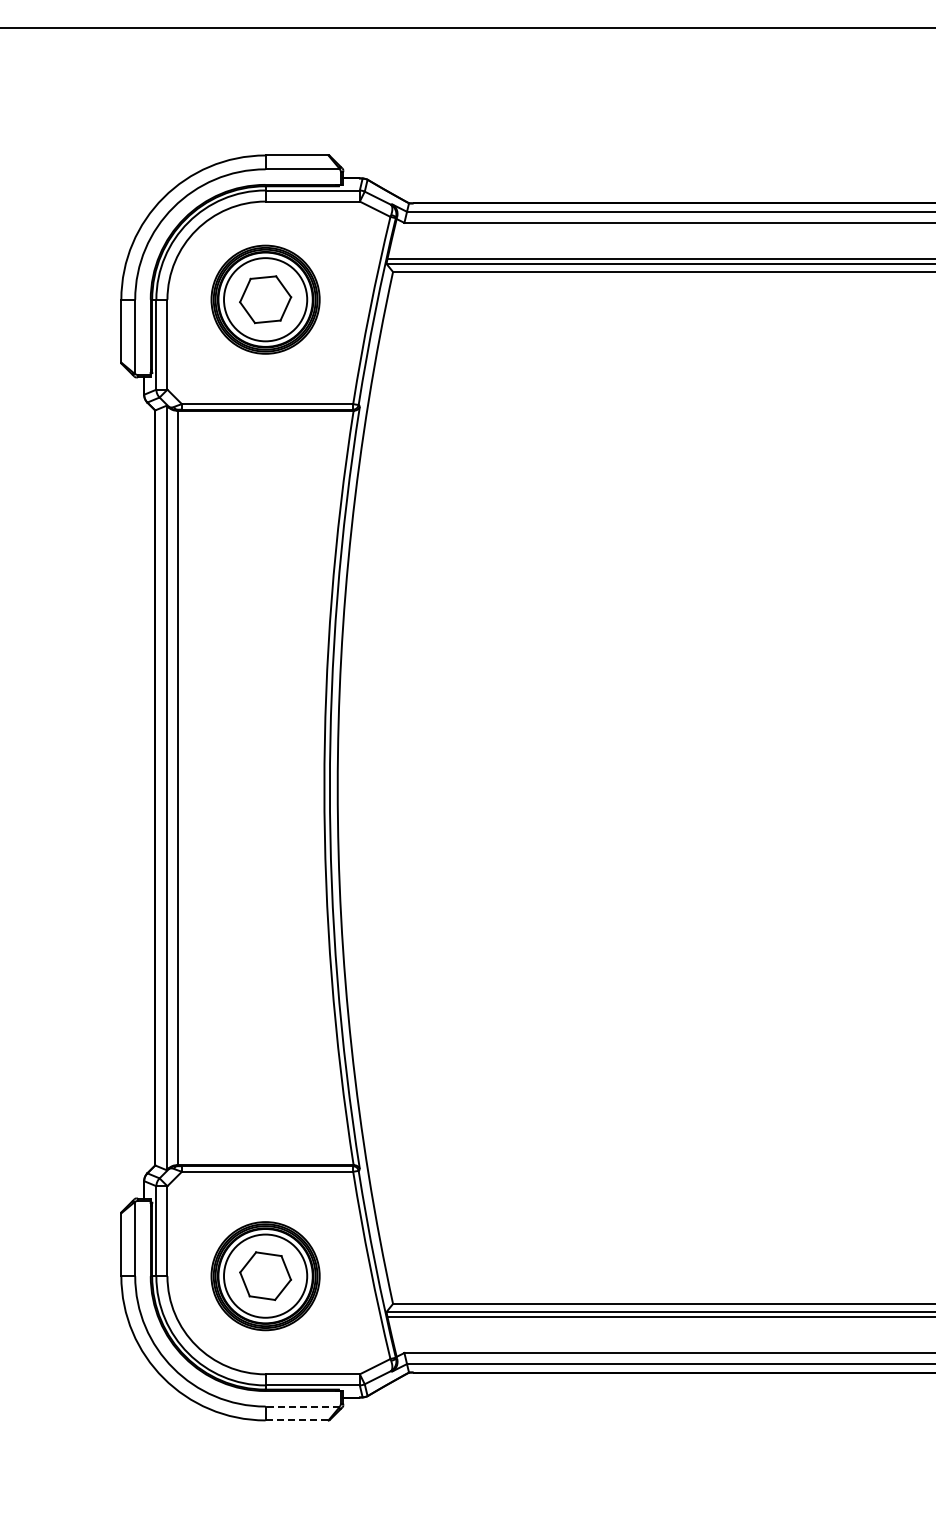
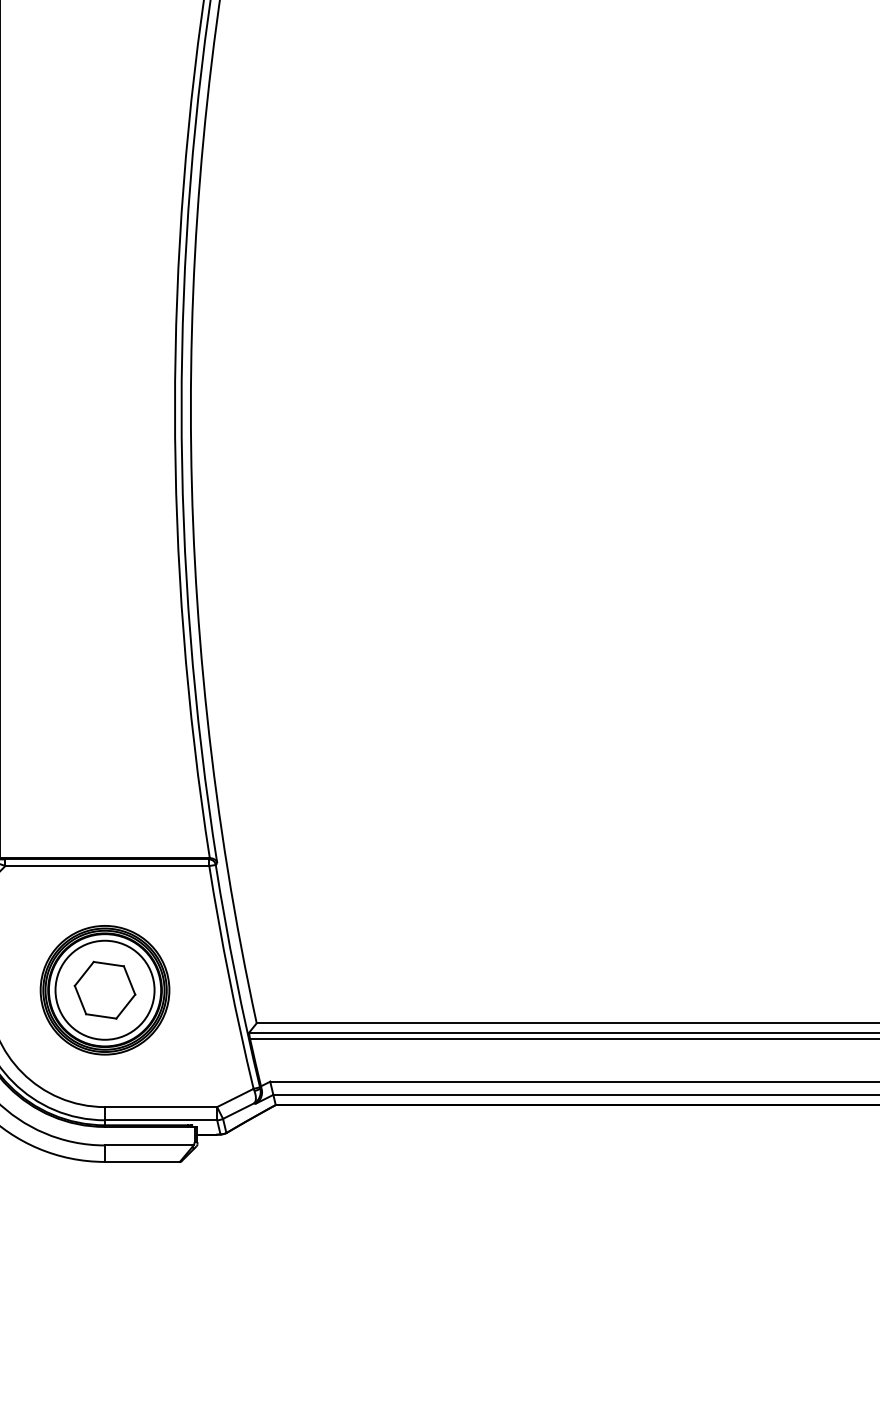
line: (302, 1406) -> (148, 1145), dashed -> solid
line: (297, 1420) -> (142, 1162), dashed -> solid

